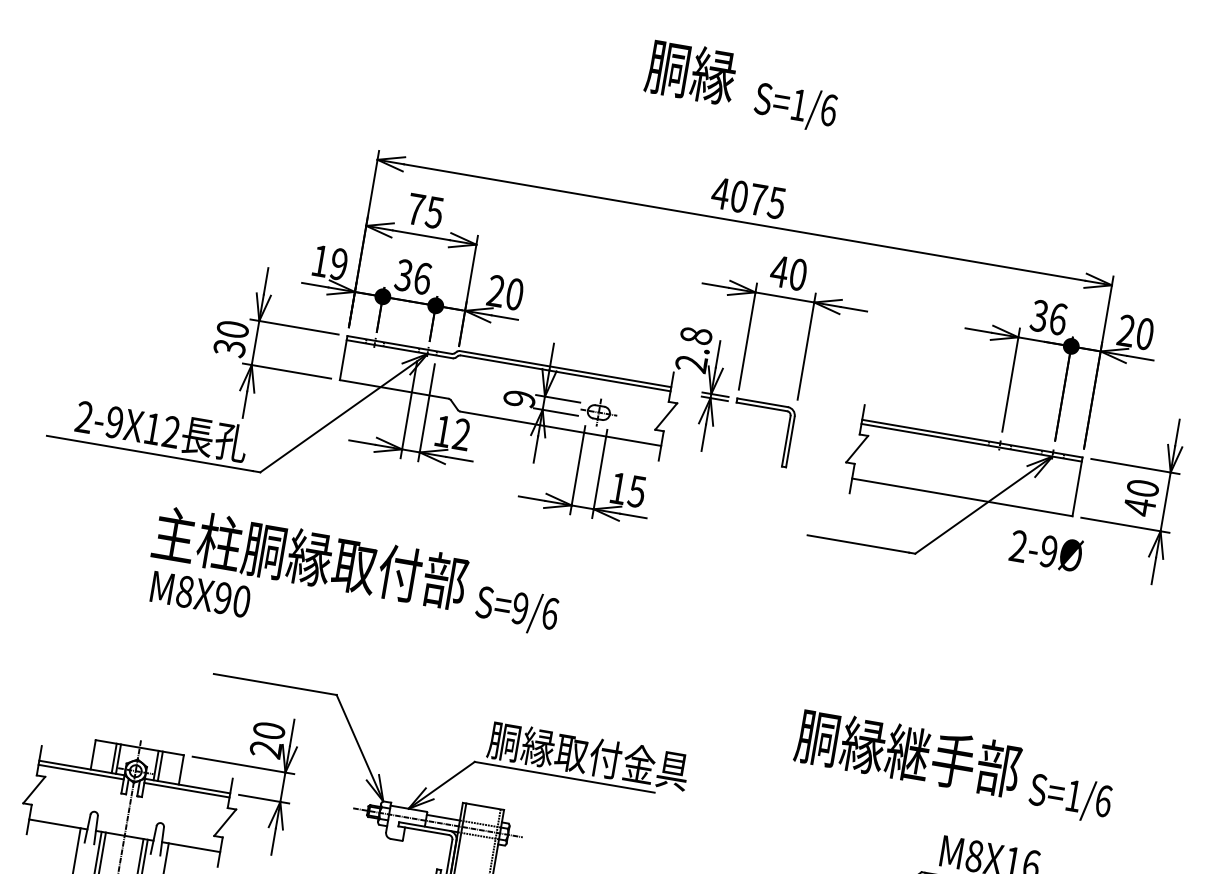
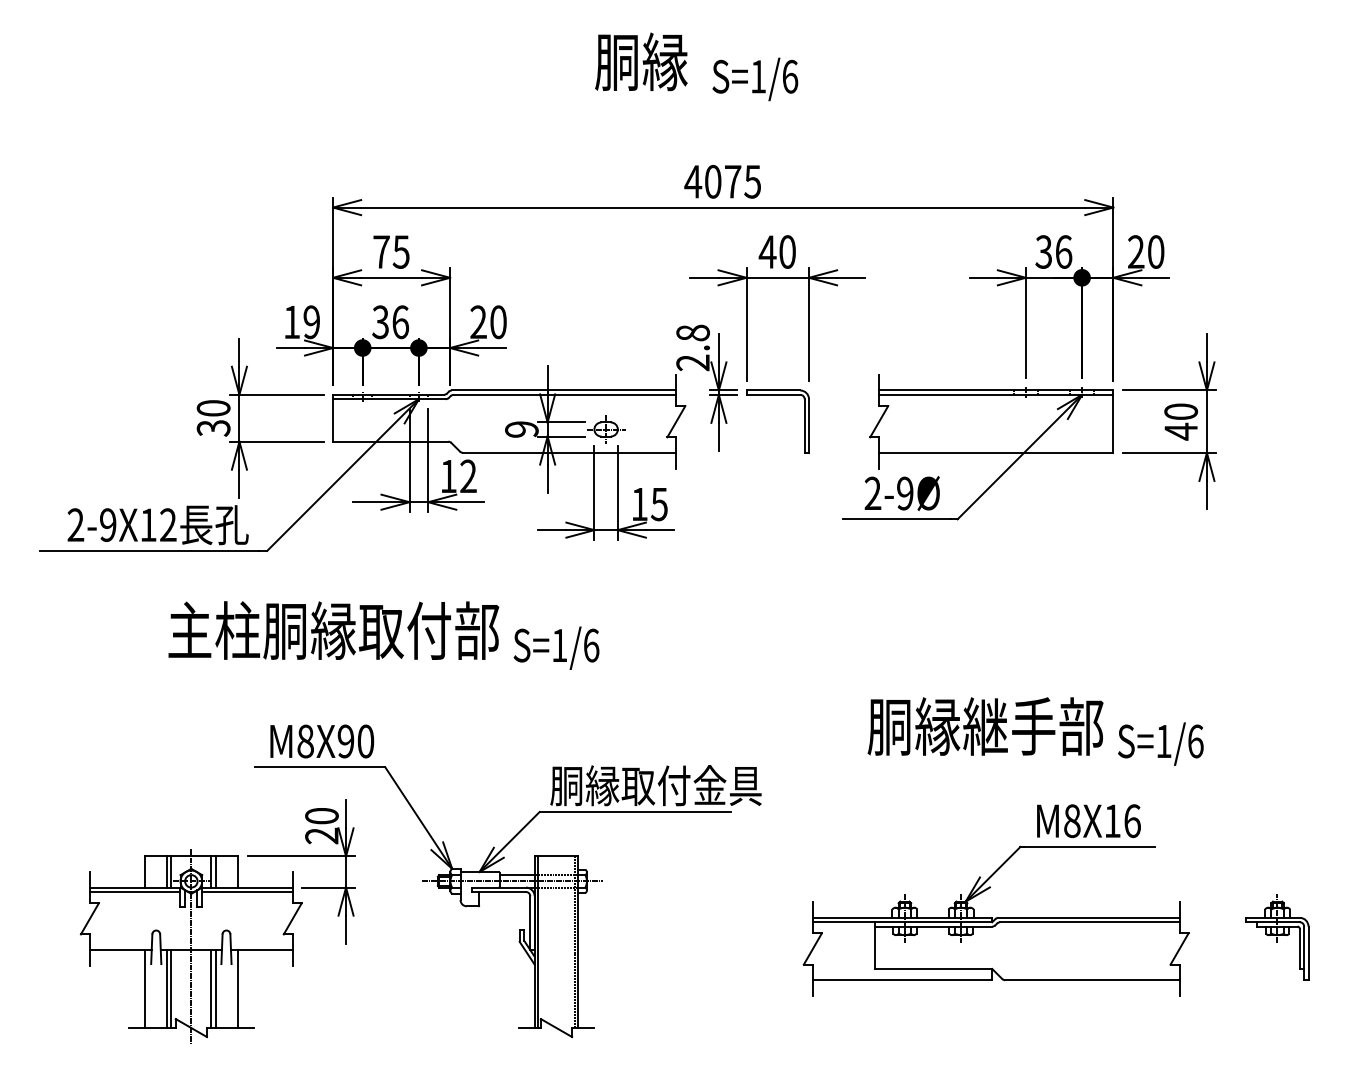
text: (1045, 550) -> (901, 493), moved
text: (200, 594) -> (322, 741), moved
text: (520, 608) -> (559, 645), S=9/6 -> S=1/6

